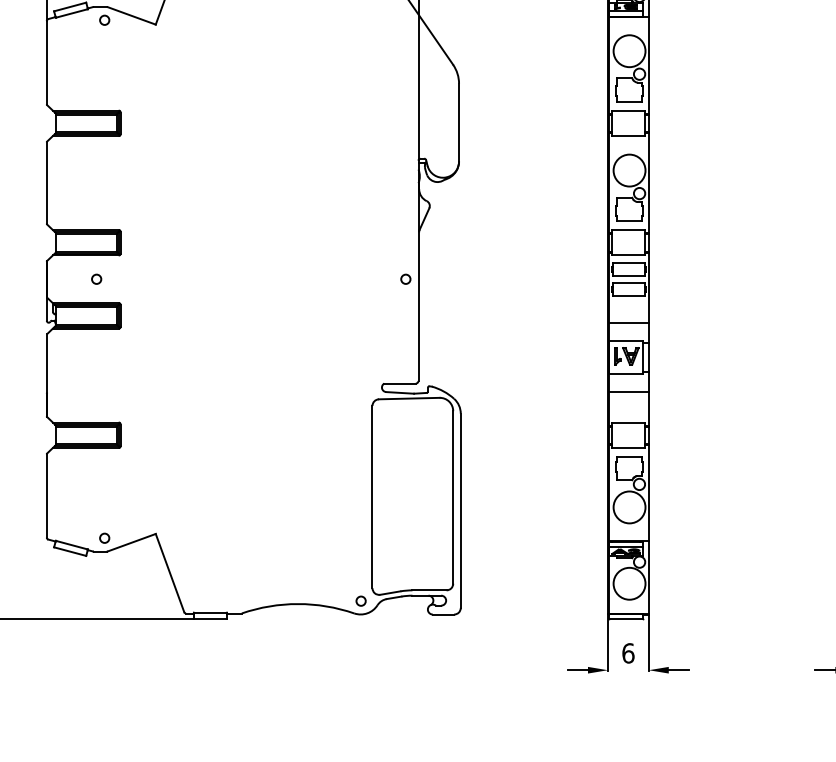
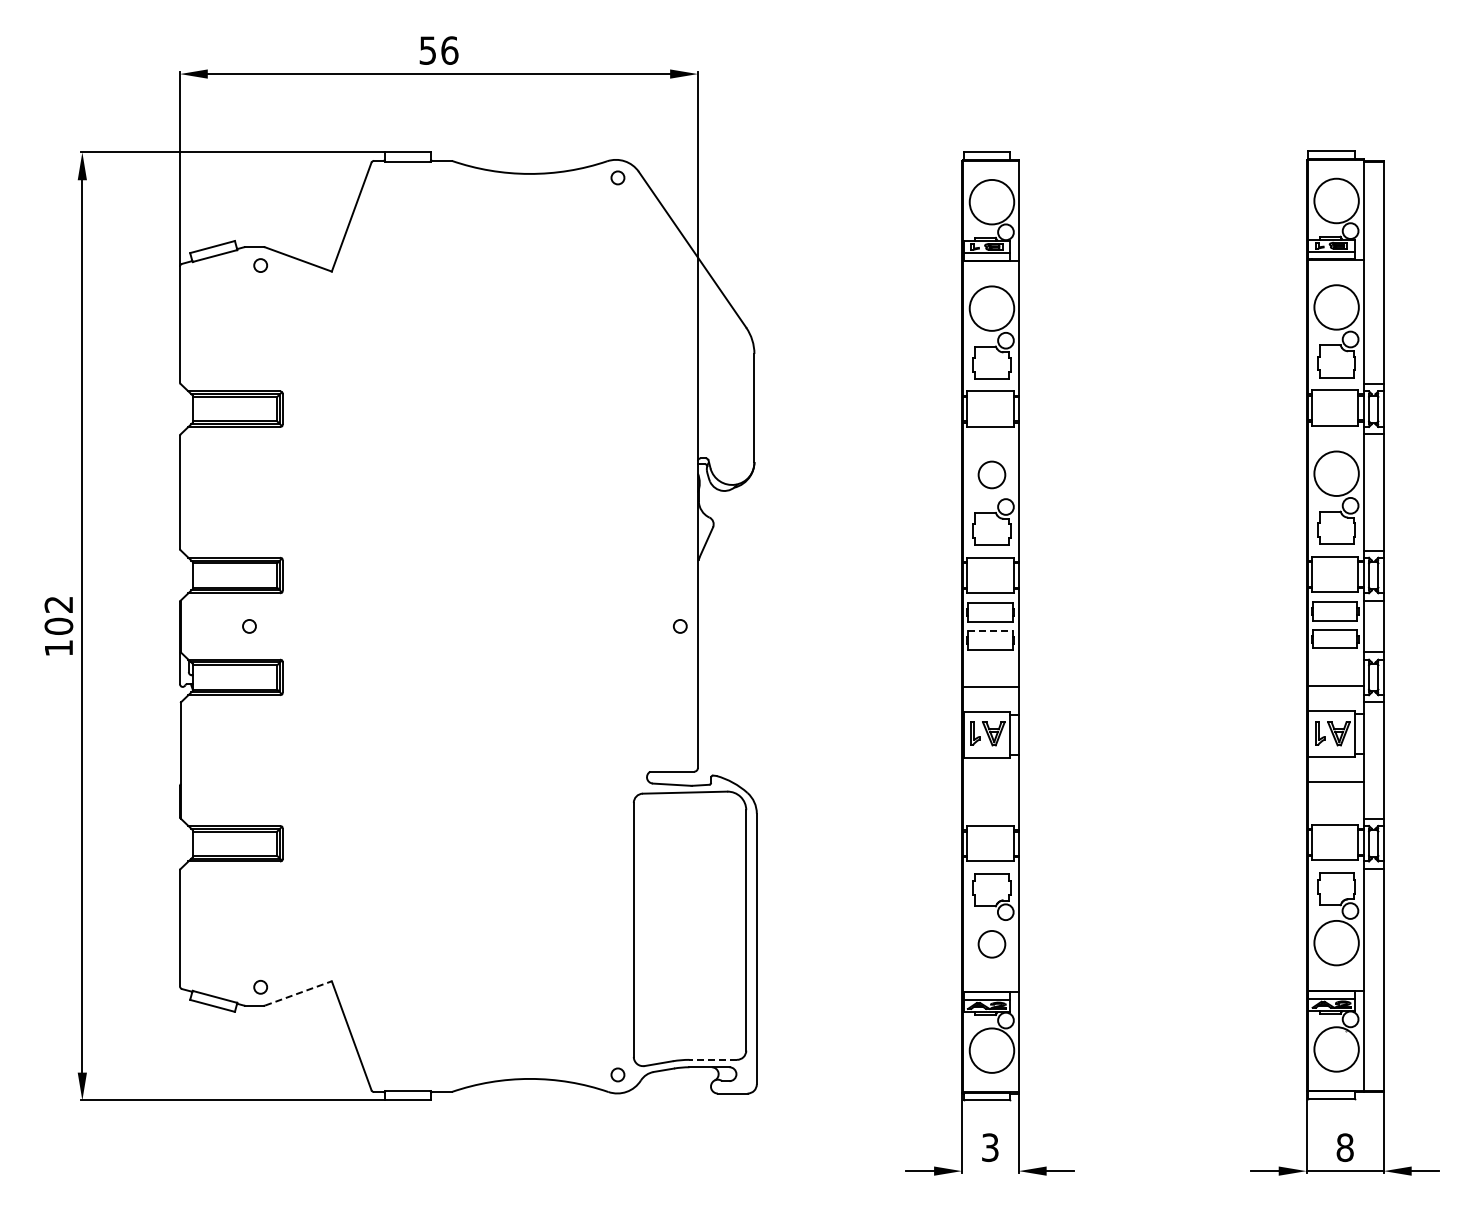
circle: (629, 170) -> (991, 474), size x0.6
line: (629, 282) -> (991, 631), solid -> dashed
line: (628, 392) -> (990, 783), removed
circle: (629, 507) -> (991, 944), size x0.6
line: (131, 542) -> (298, 993), solid -> dashed
line: (429, 590) -> (713, 1059), solid -> dashed
text: (628, 653) -> (990, 1147), 6 -> 3

